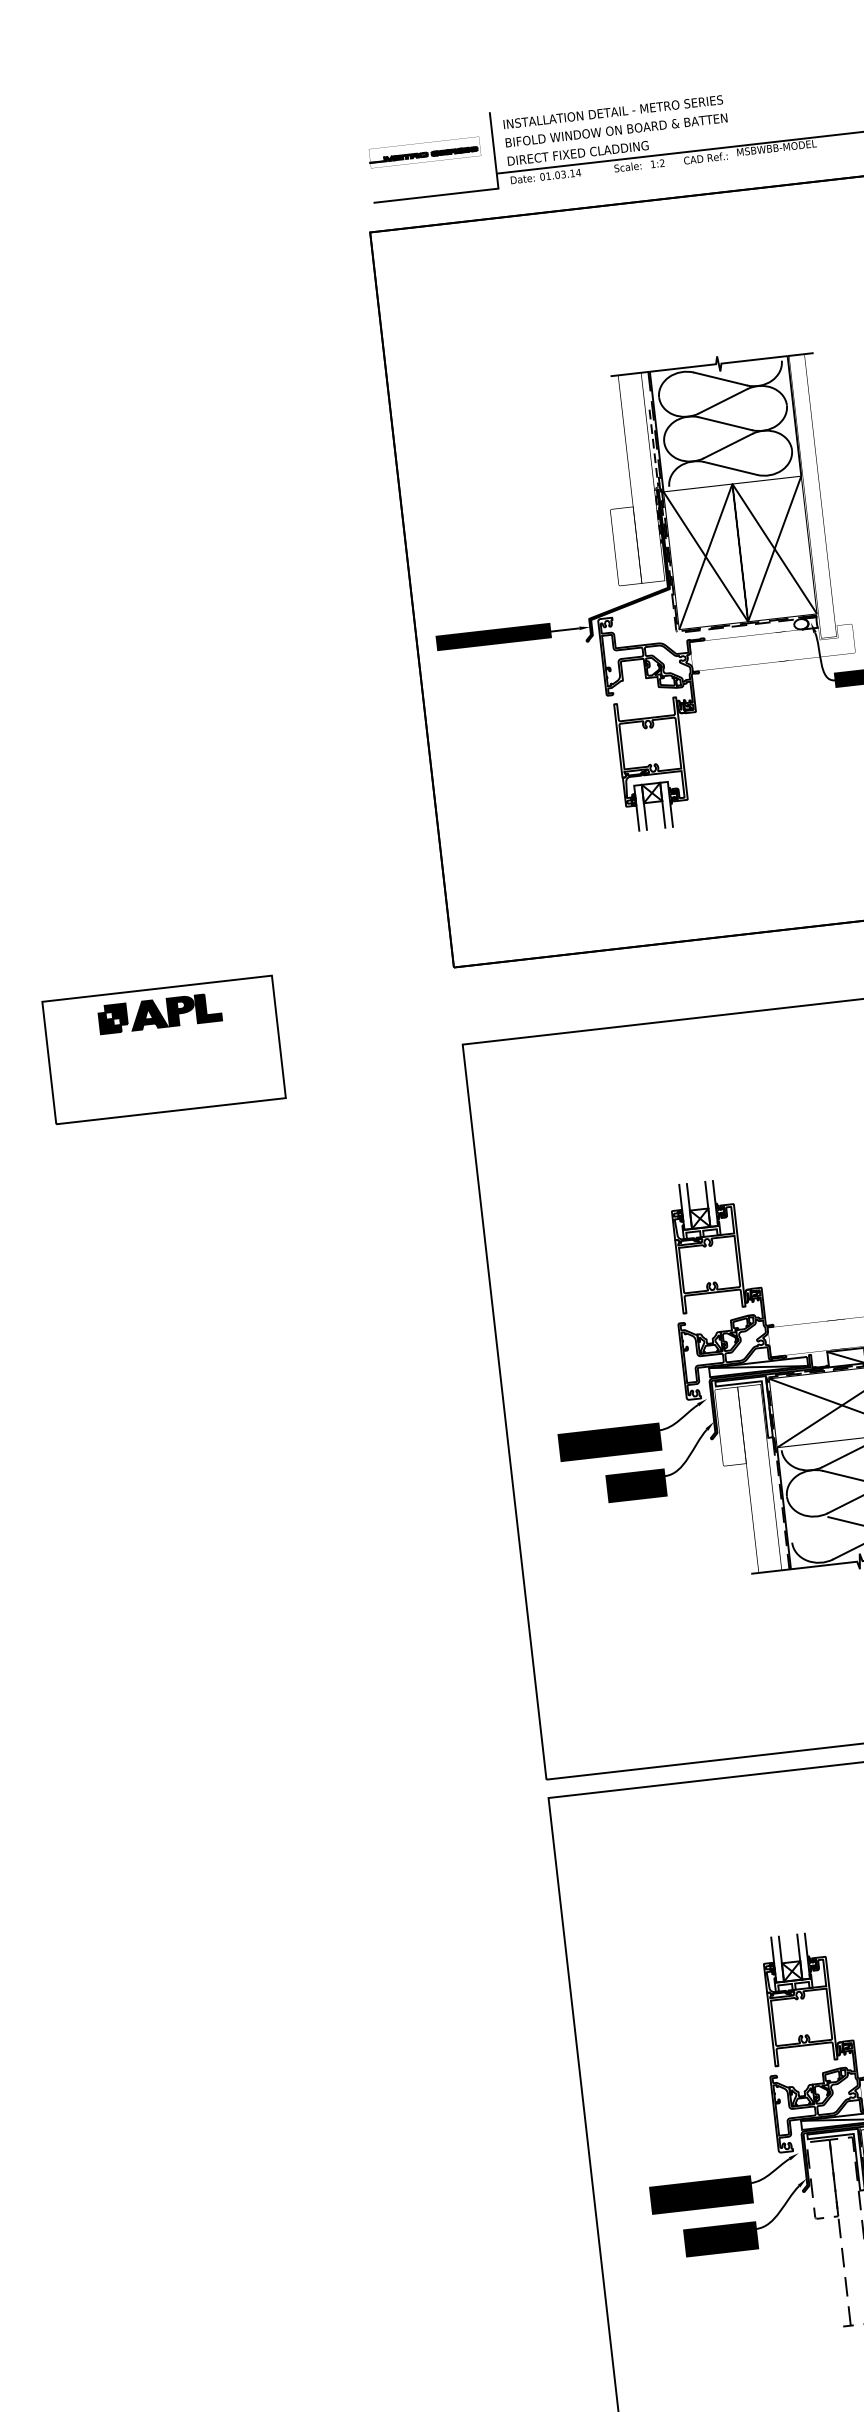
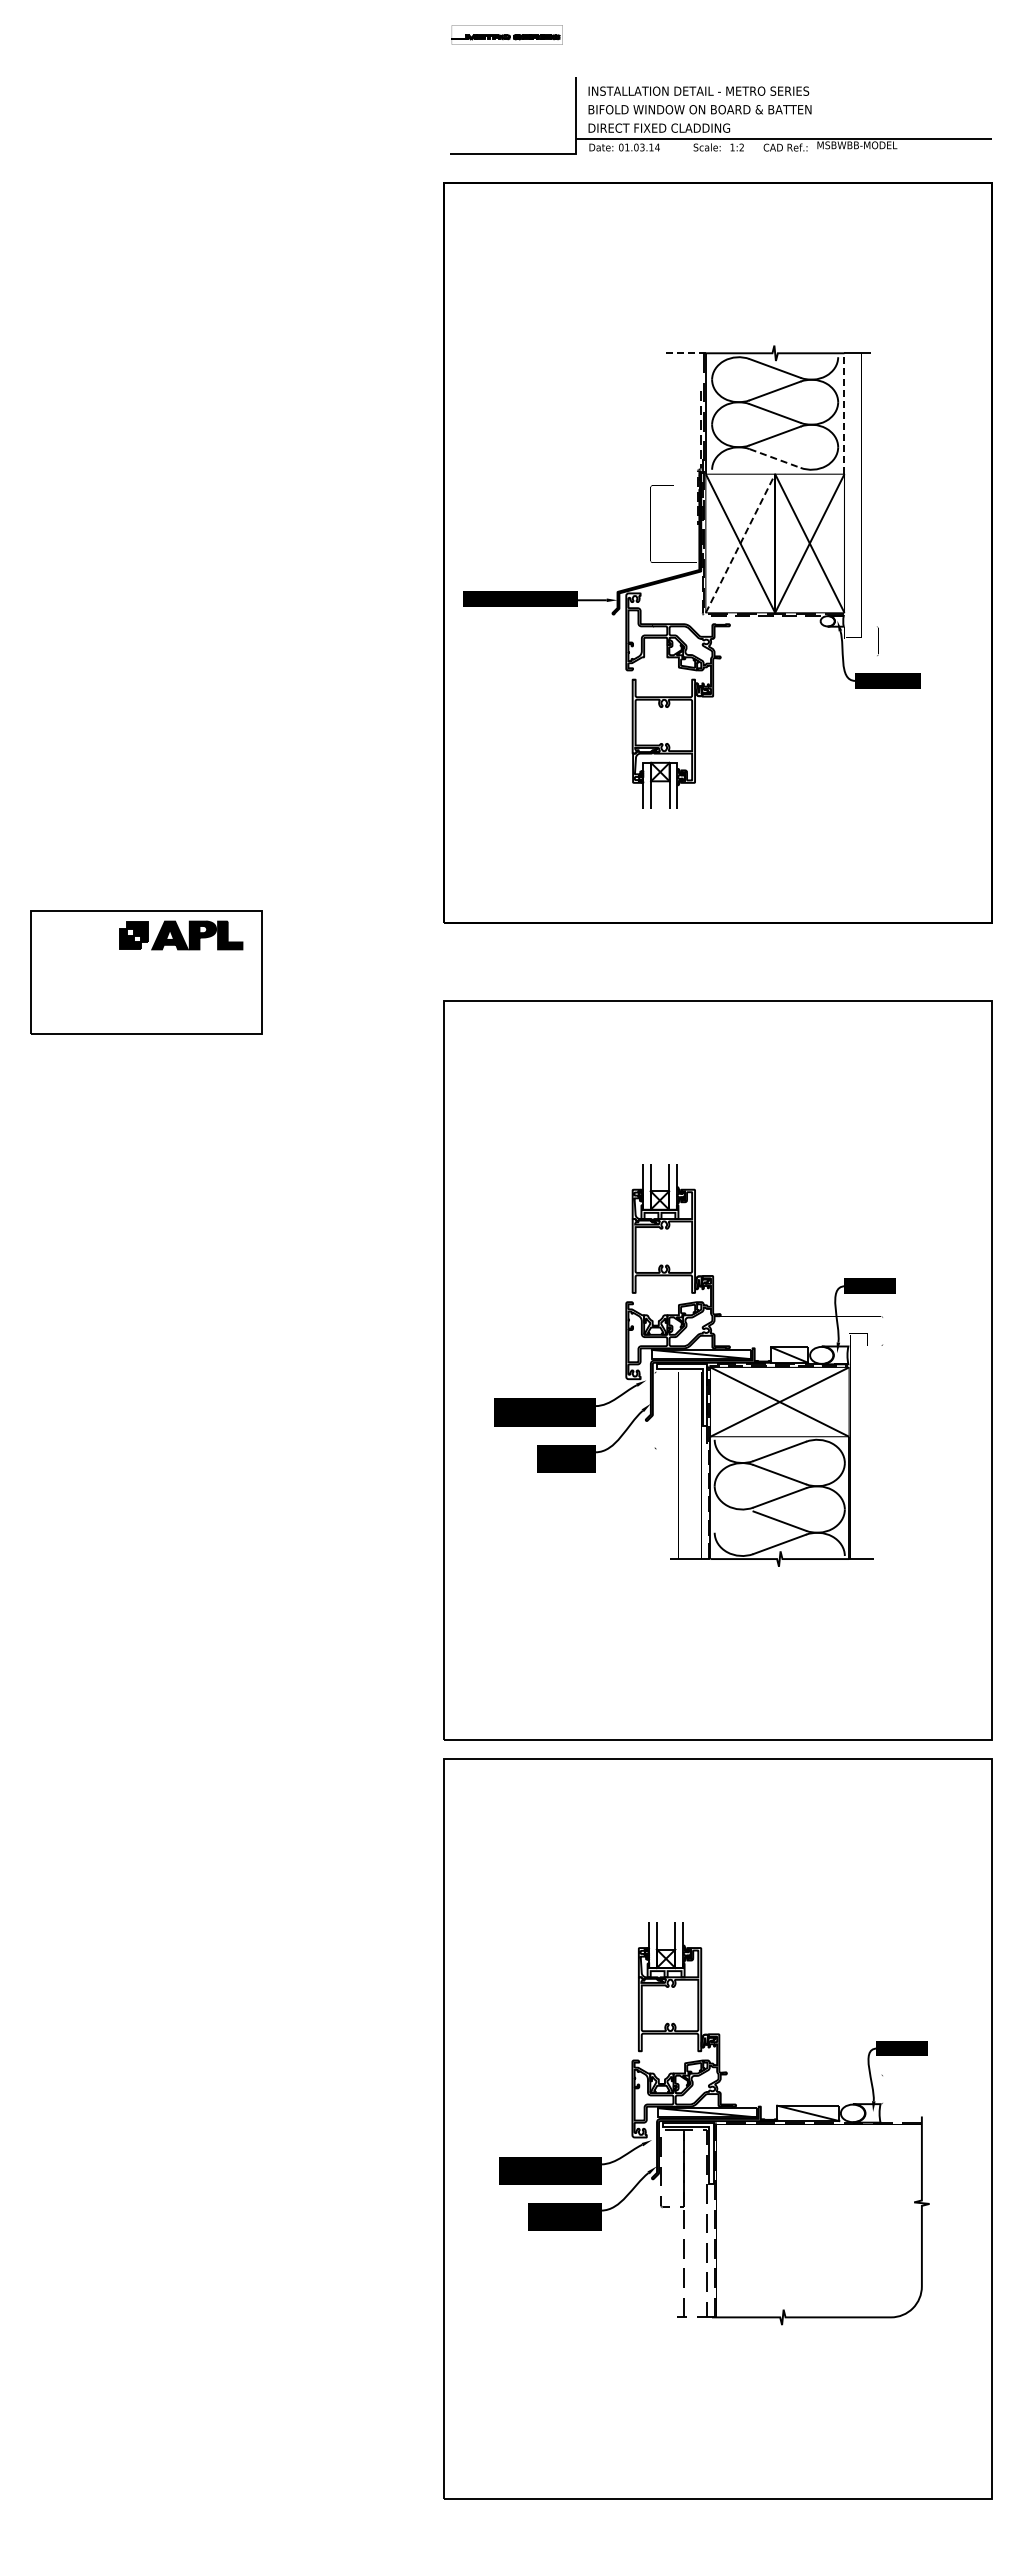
part: (424, 152) -> (506, 34), moved
line: (630, 374) -> (686, 353), solid -> dashed
line: (794, 415) -> (844, 413), solid -> dashed
line: (730, 468) -> (775, 458), solid -> dashed
line: (705, 556) -> (740, 543), solid -> dashed
part: (160, 1013) -> (181, 935), moved

